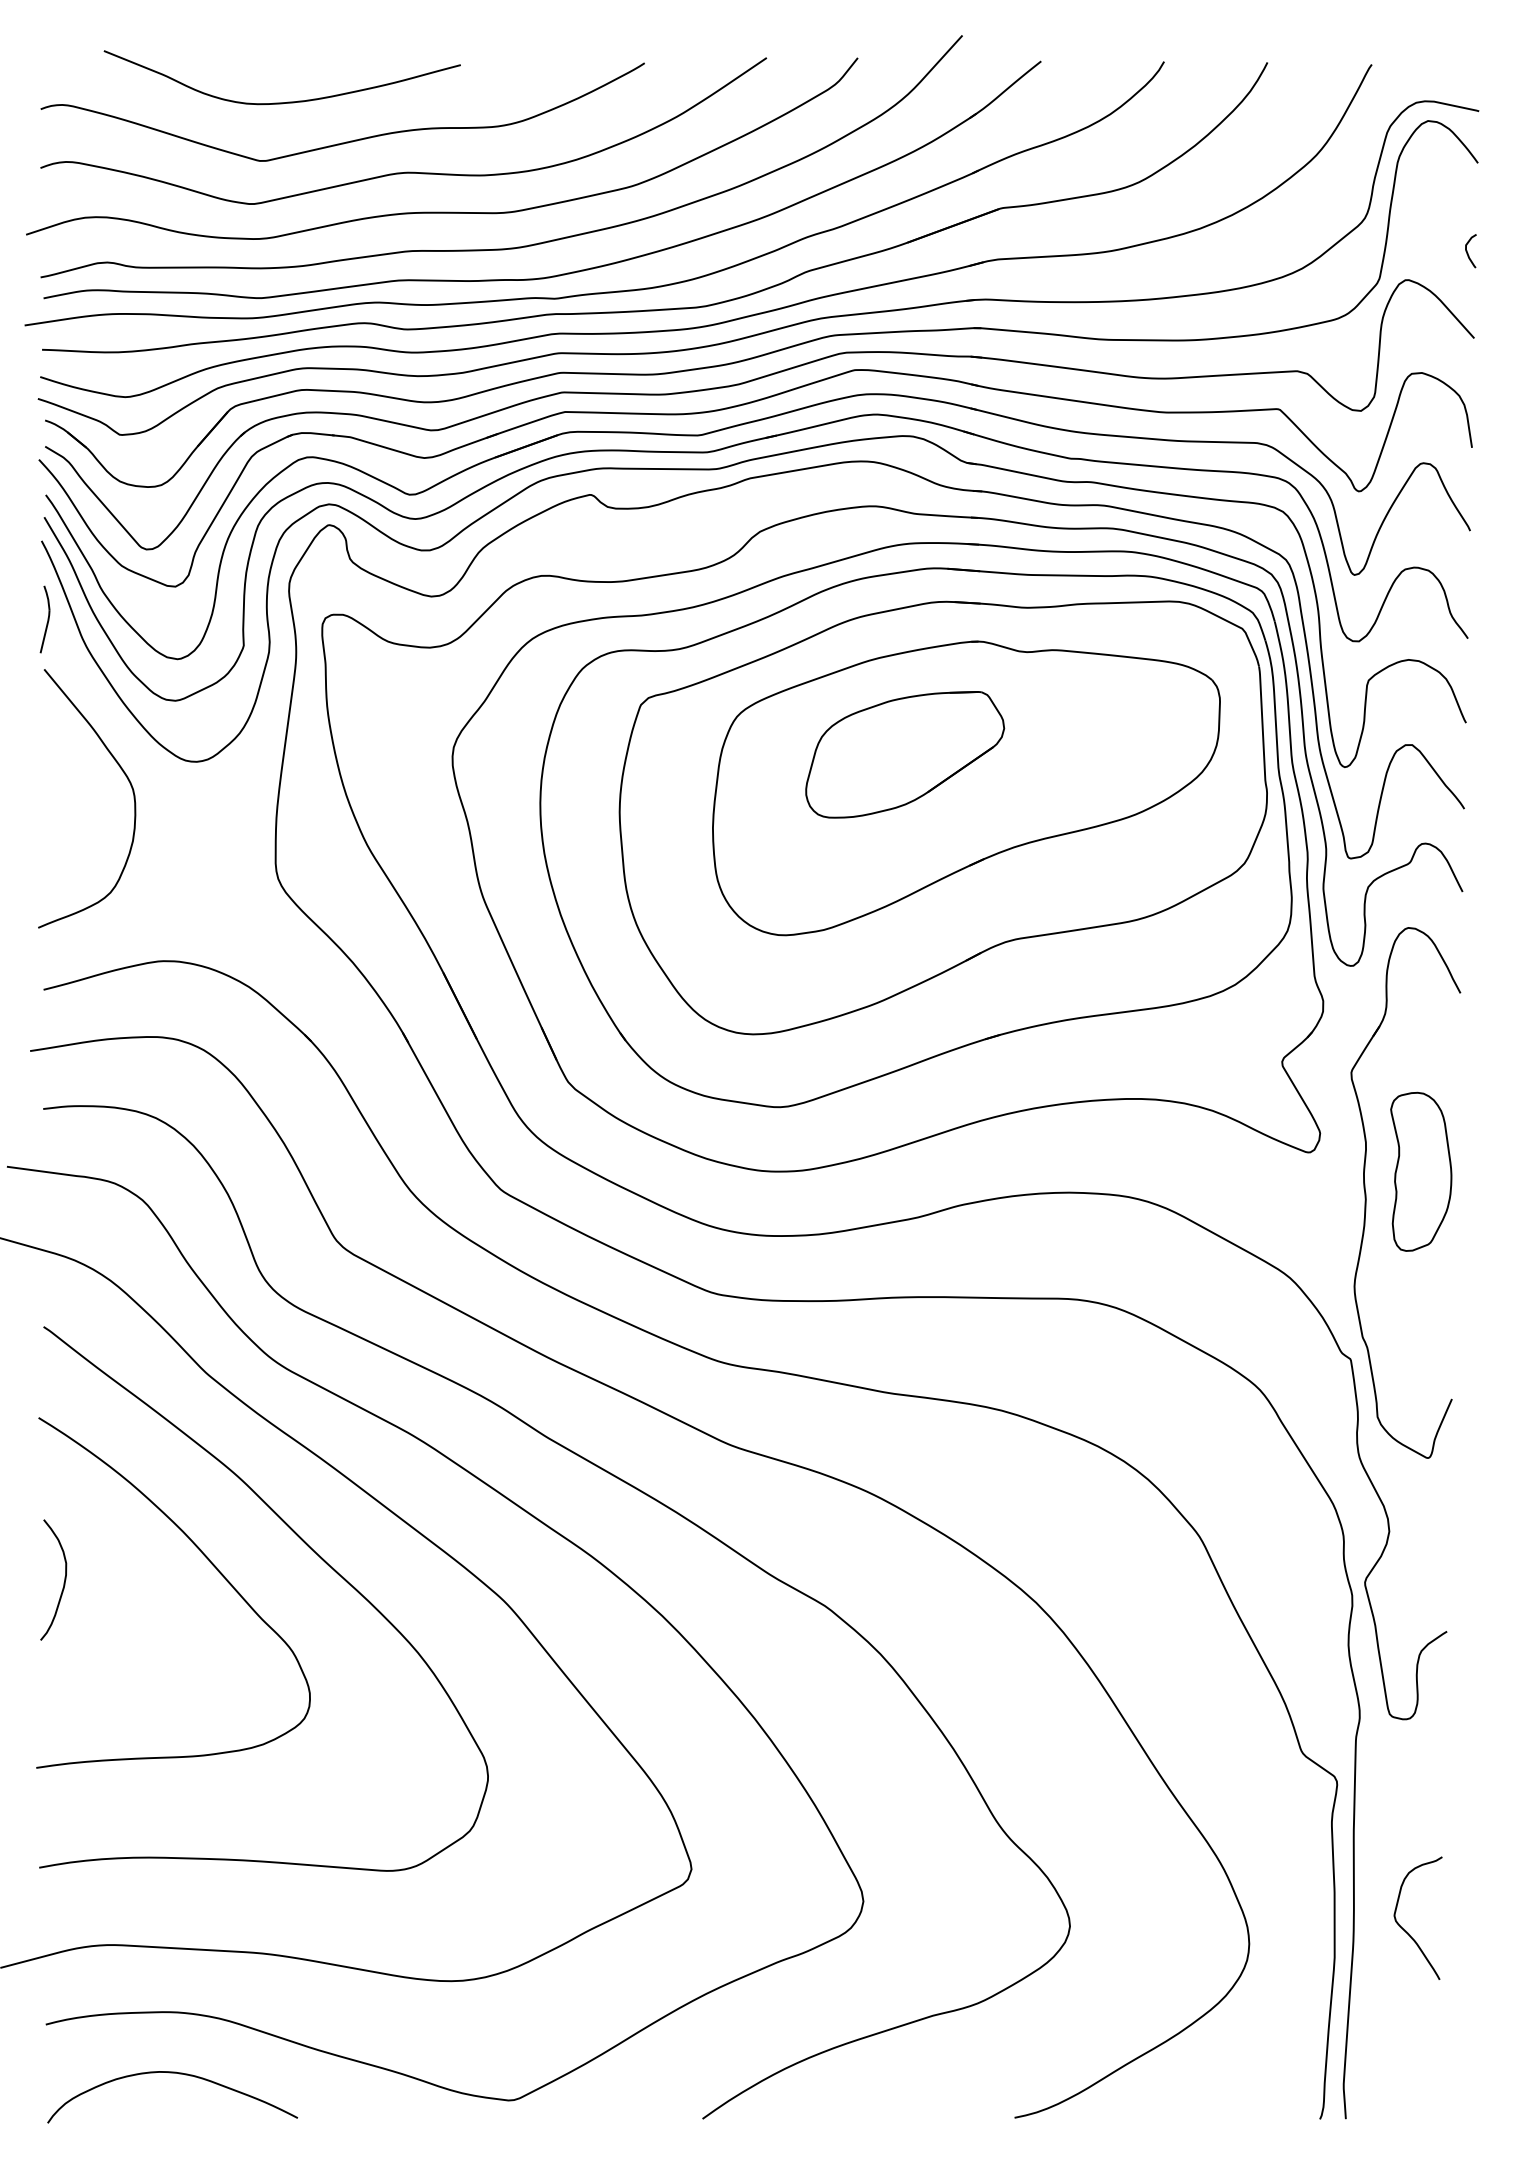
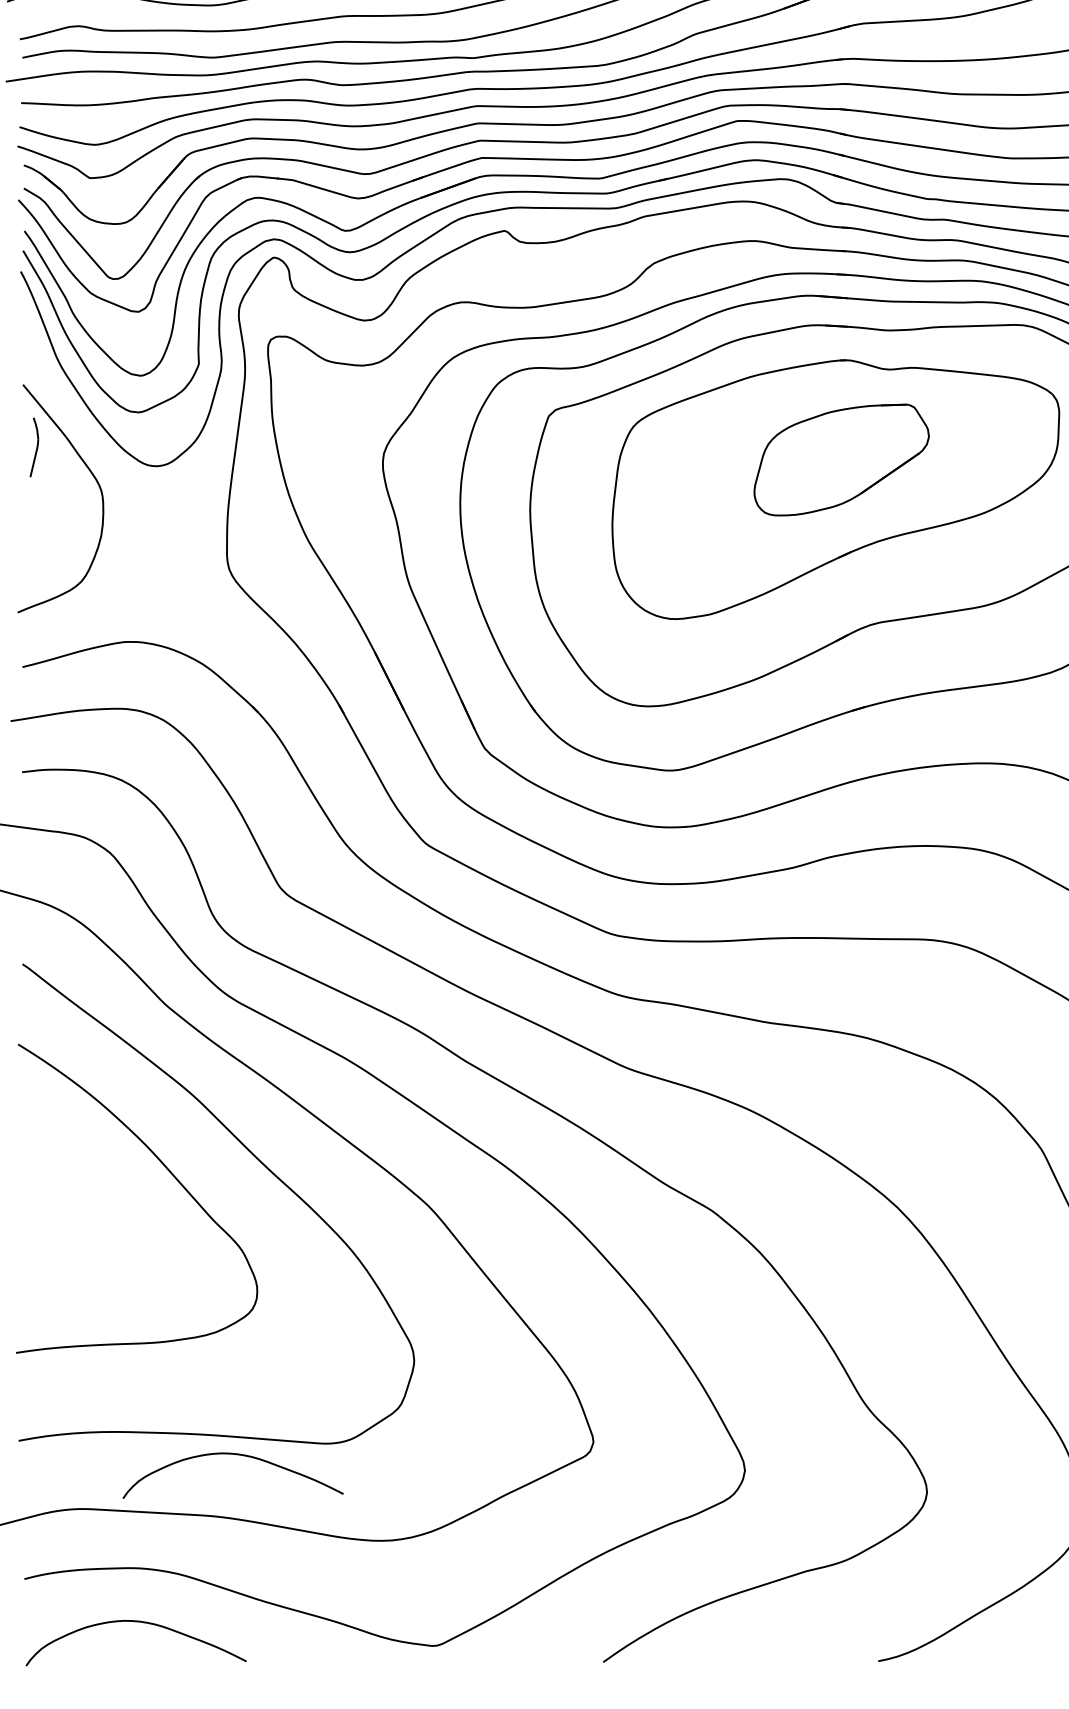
part: (44, 619) -> (33, 447), moved
part: (905, 754) -> (842, 459), moved
curve: (63, 1582) -> (40, 1189), removed
curve: (282, 1883) -> (233, 1454), added

